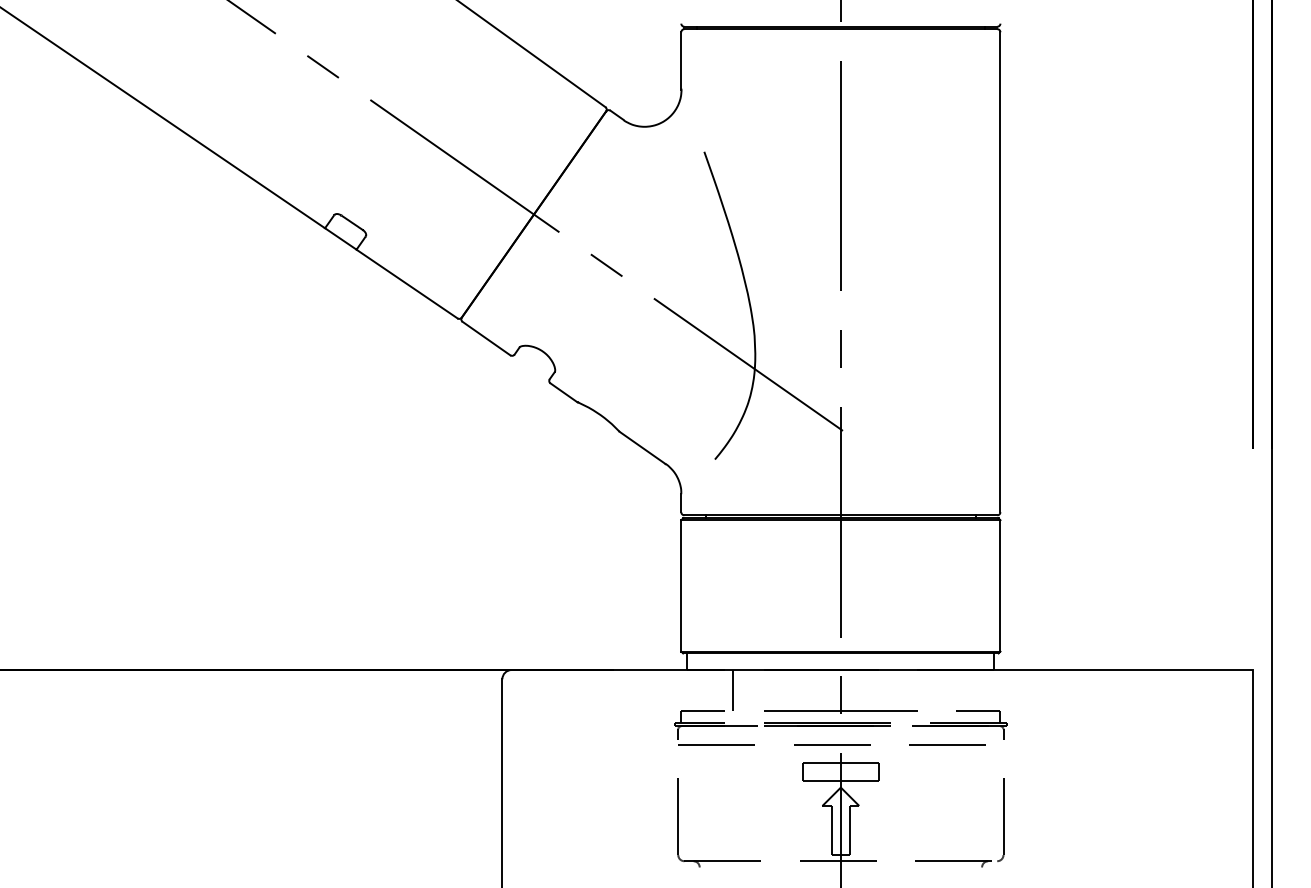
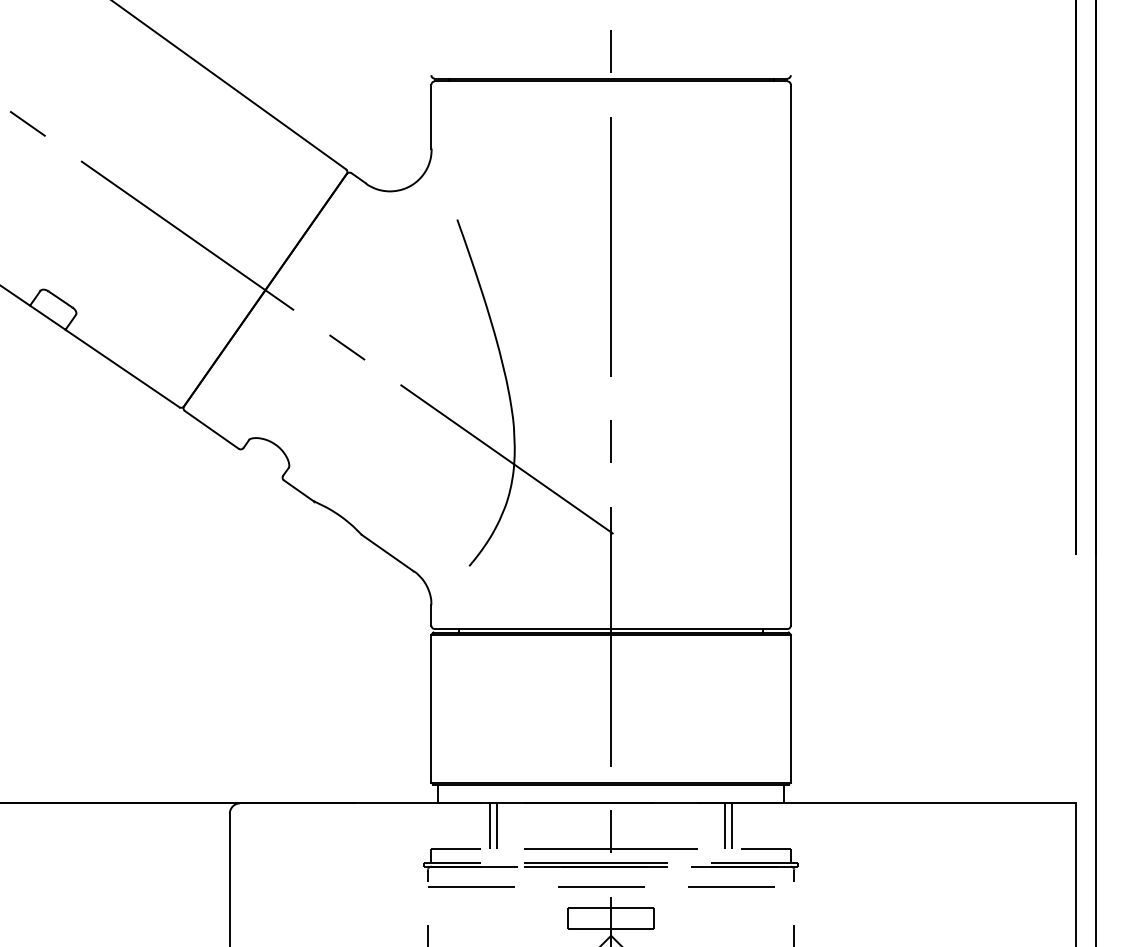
line: (739, 690) -> (496, 826), added
line: (942, 690) -> (725, 826), added
line: (948, 690) -> (732, 826), added

